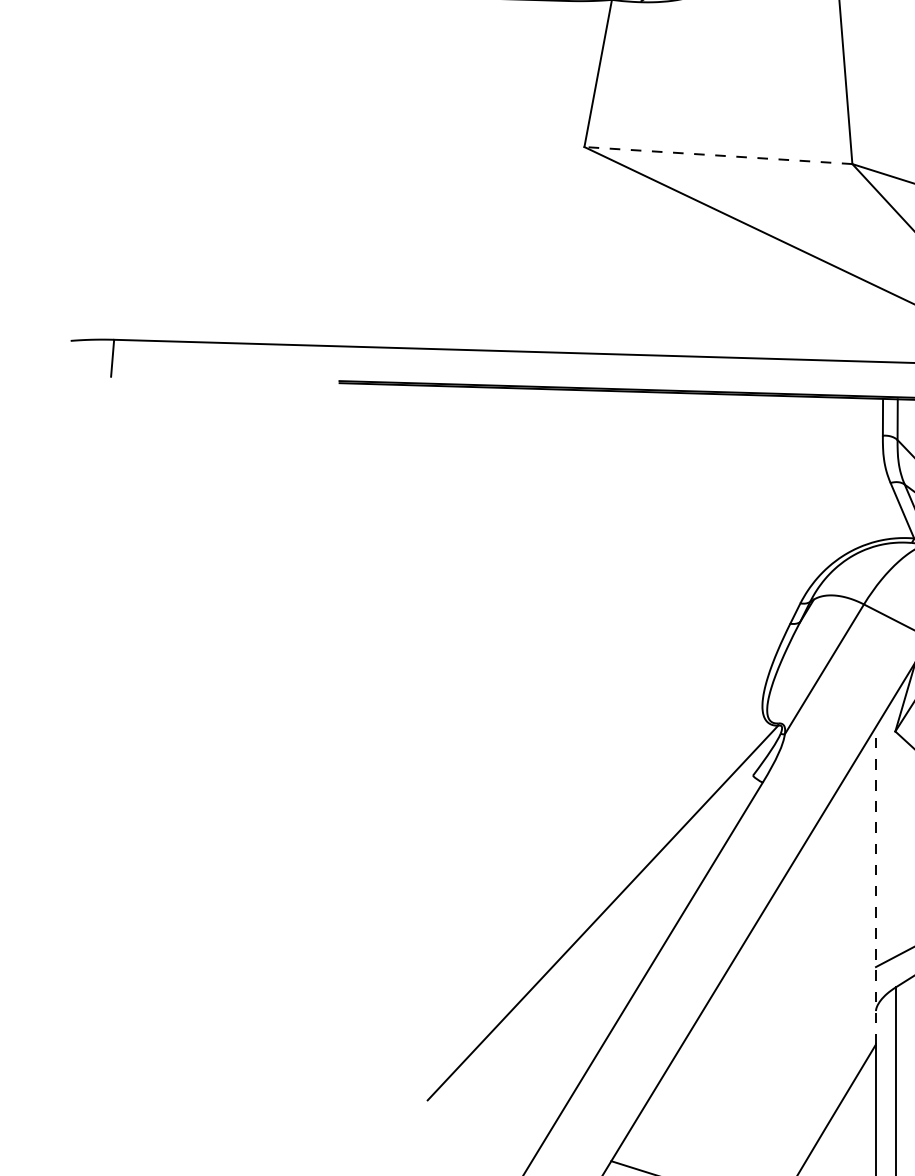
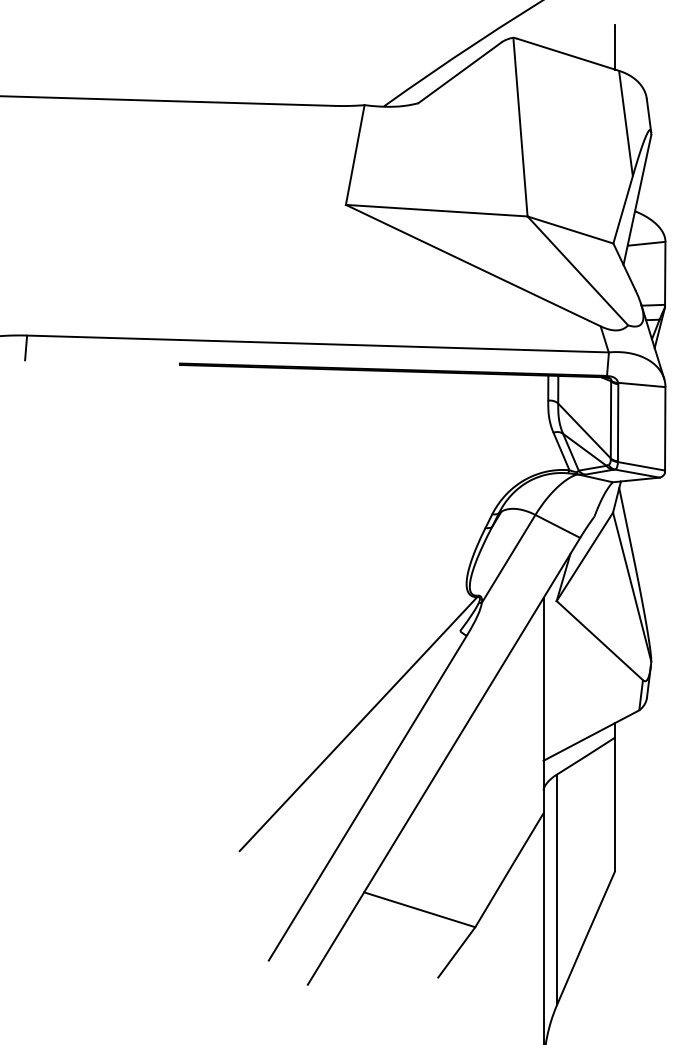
line: (718, 155) -> (436, 210), dashed -> solid
line: (875, 885) -> (543, 705), dashed -> solid

